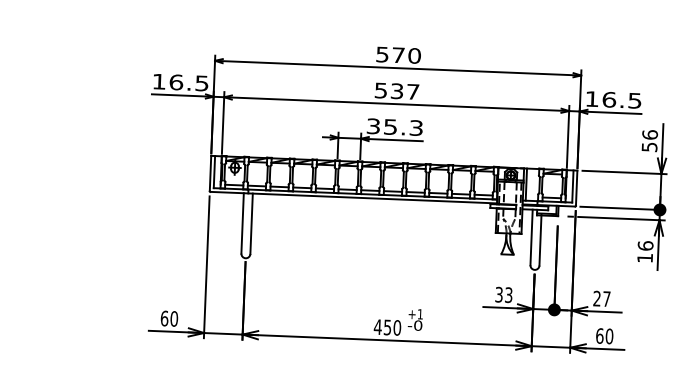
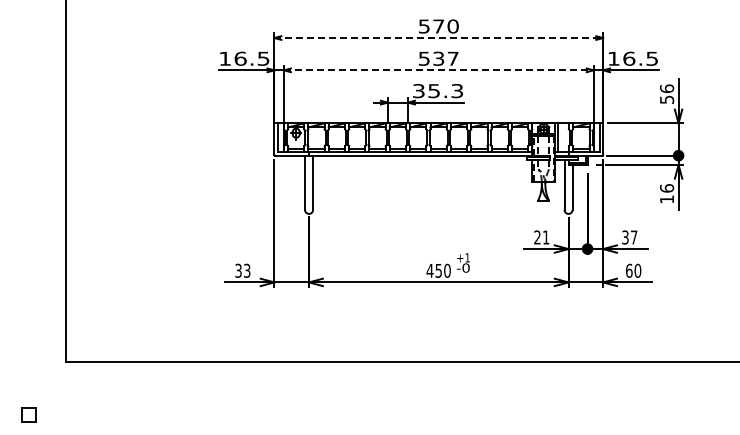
line: (398, 68) -> (439, 38), solid -> dashed
line: (396, 104) -> (438, 70), solid -> dashed
text: (503, 294) -> (541, 237), 33 -> 21
text: (597, 298) -> (625, 237), 27 -> 37
text: (169, 318) -> (242, 270), 60 -> 33

